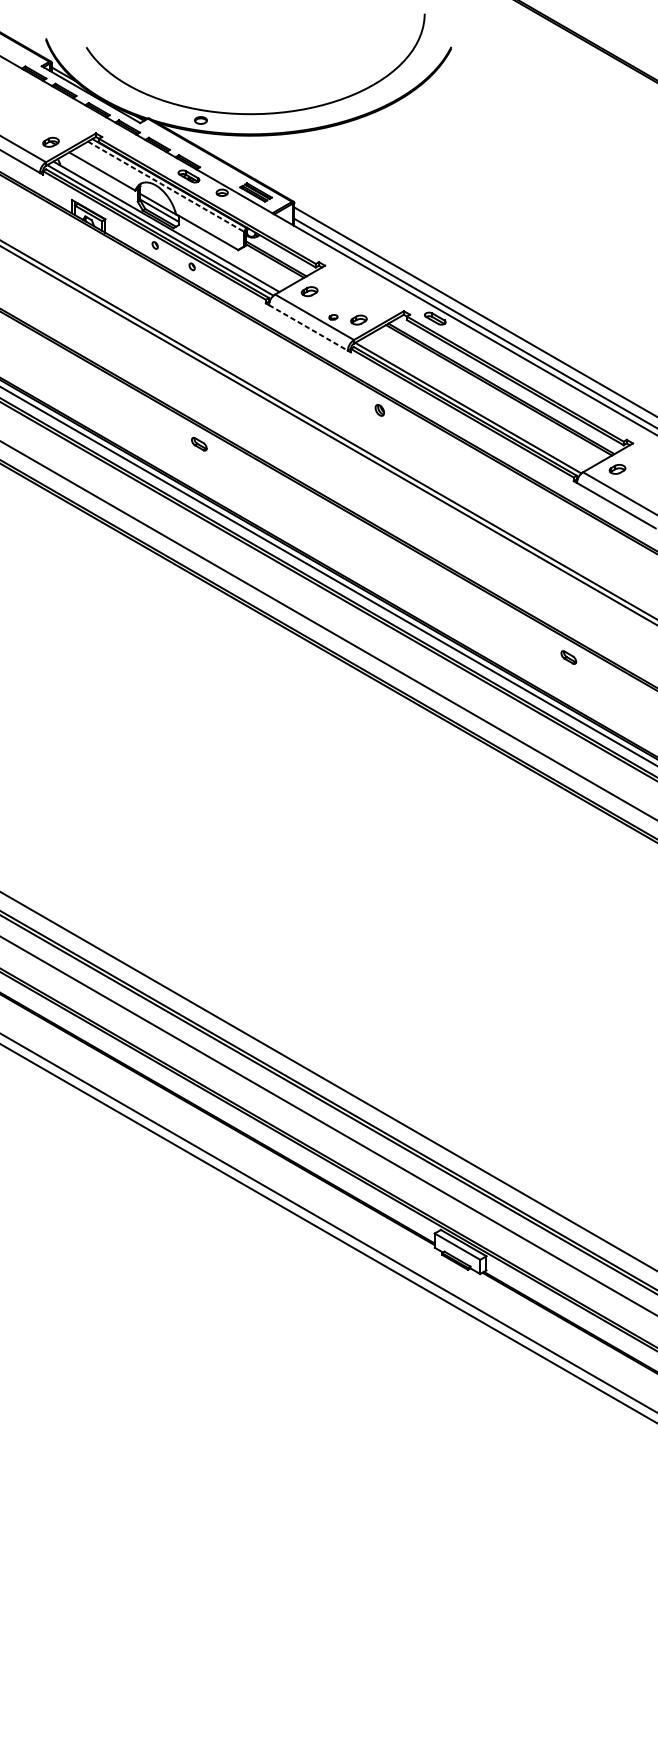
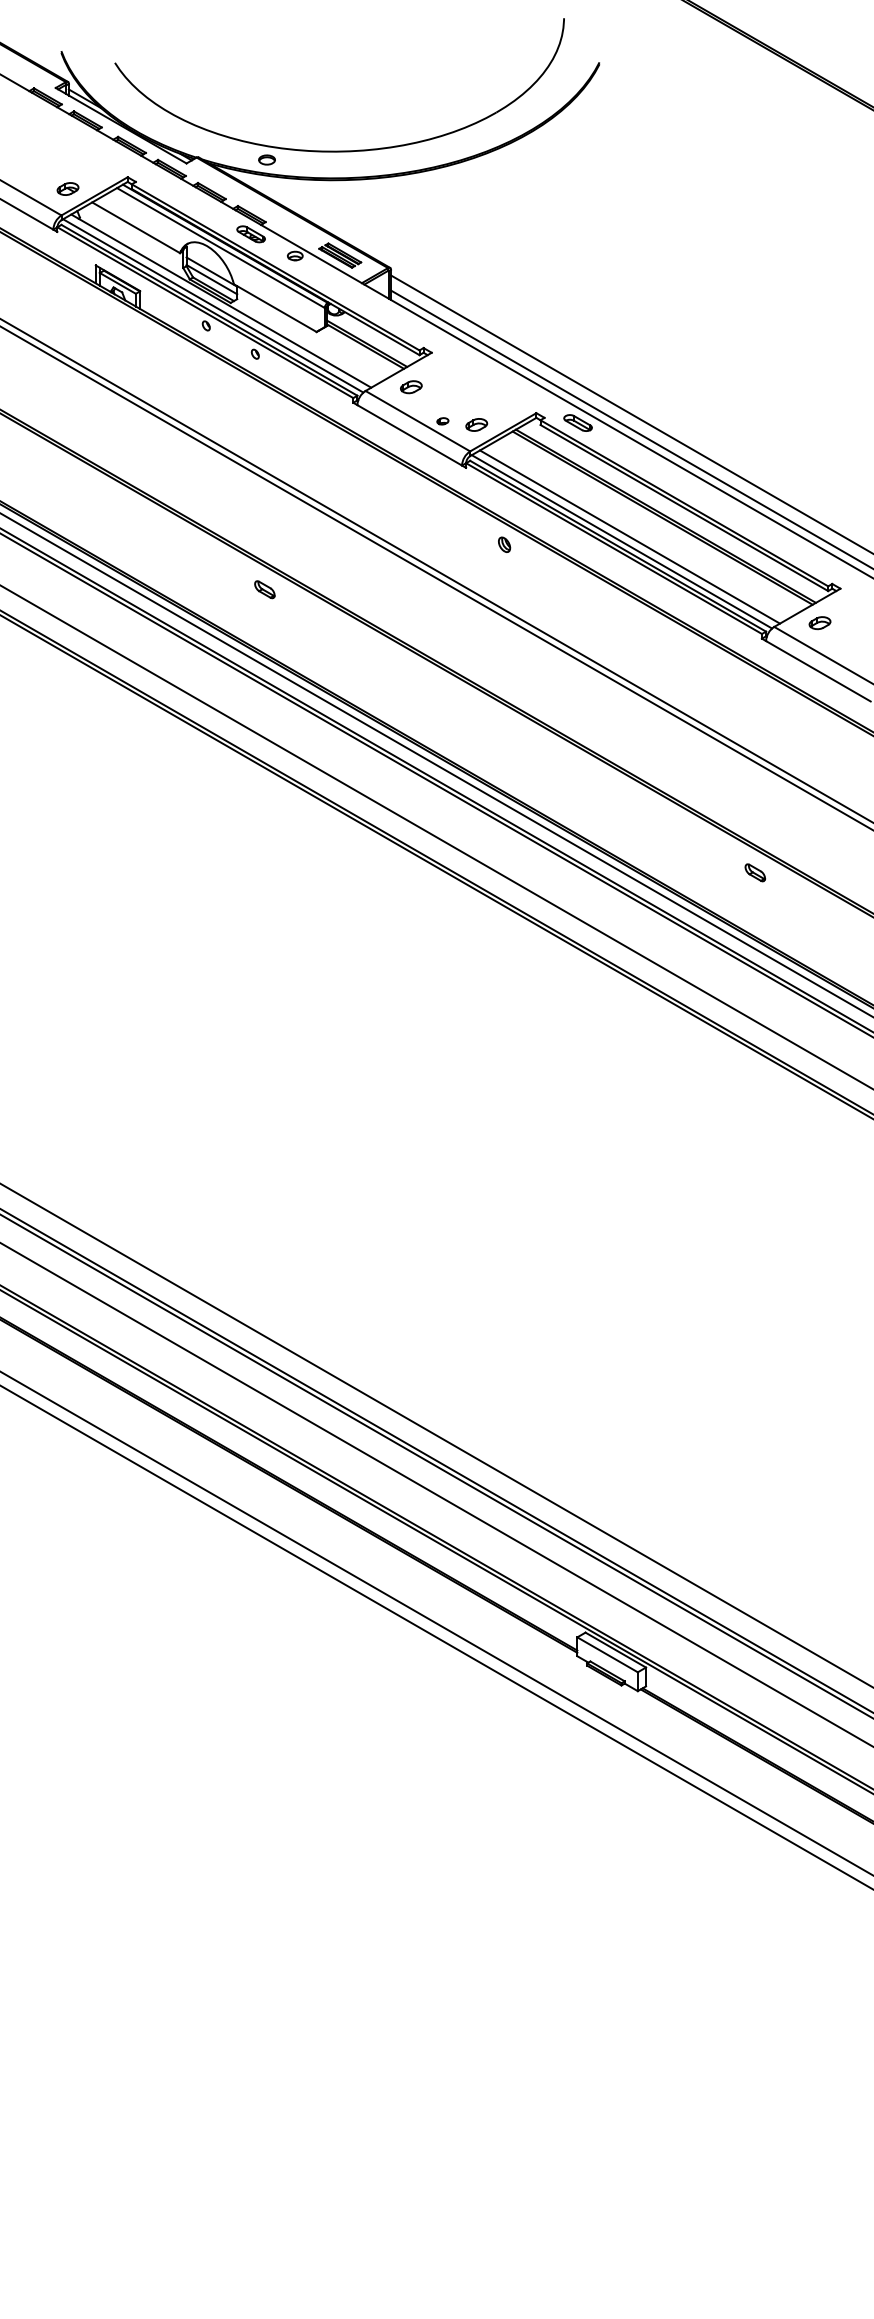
line: (165, 187) -> (220, 248), dashed -> solid
line: (309, 328) -> (410, 435), dashed -> solid
line: (474, 404) -> (629, 536), added

